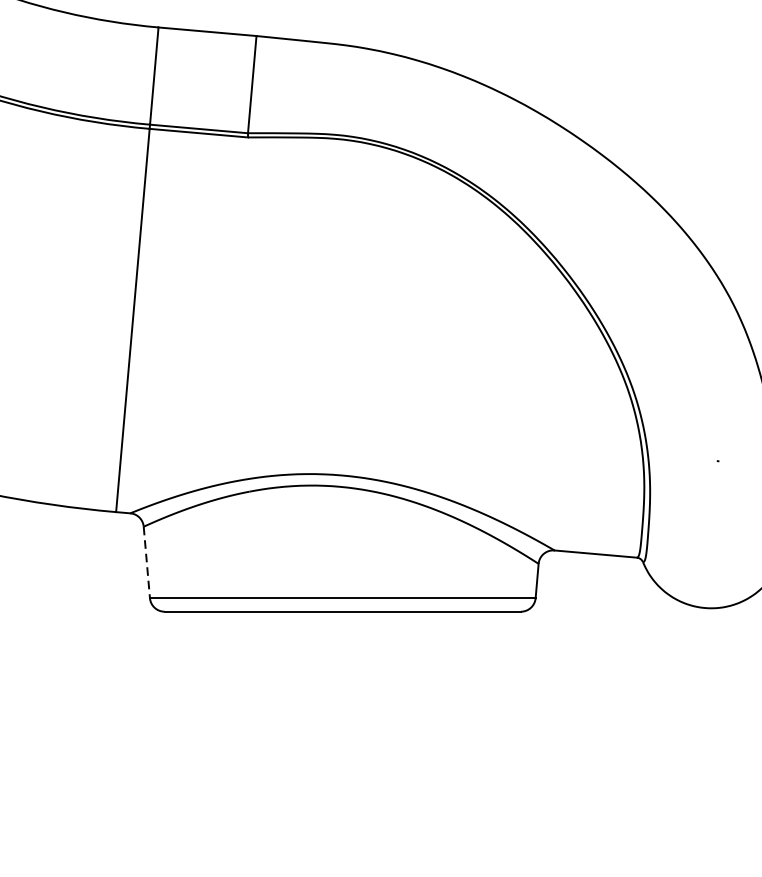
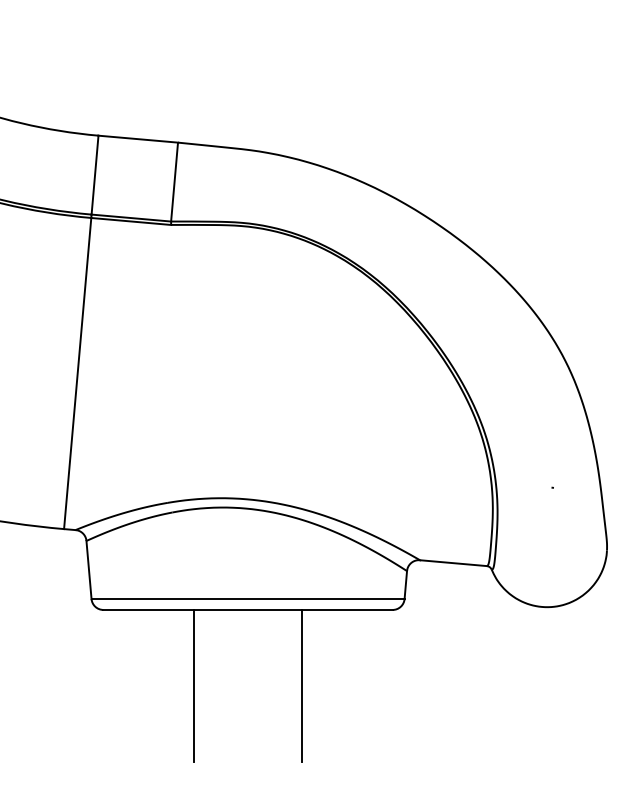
line: (147, 563) -> (89, 570), dashed -> solid
line: (276, 704) -> (194, 685), added
line: (408, 704) -> (301, 685), added

